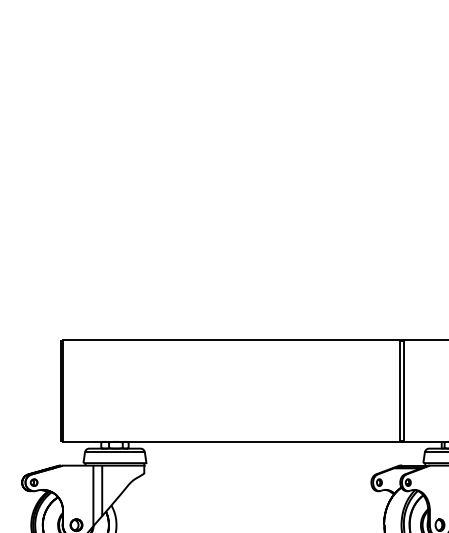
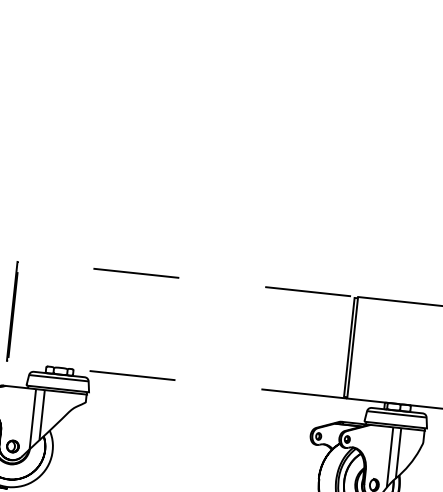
line: (62, 390) -> (13, 311), solid -> dashed

